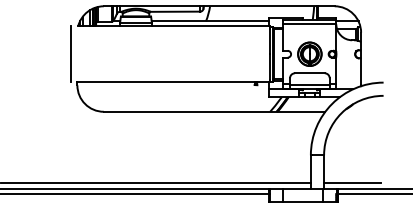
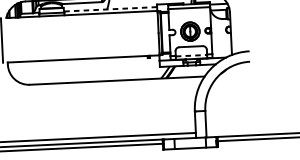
line: (210, 21) -> (110, 9), solid -> dashed
line: (309, 84) -> (191, 55), solid -> dashed
line: (352, 182) -> (228, 131), removed

